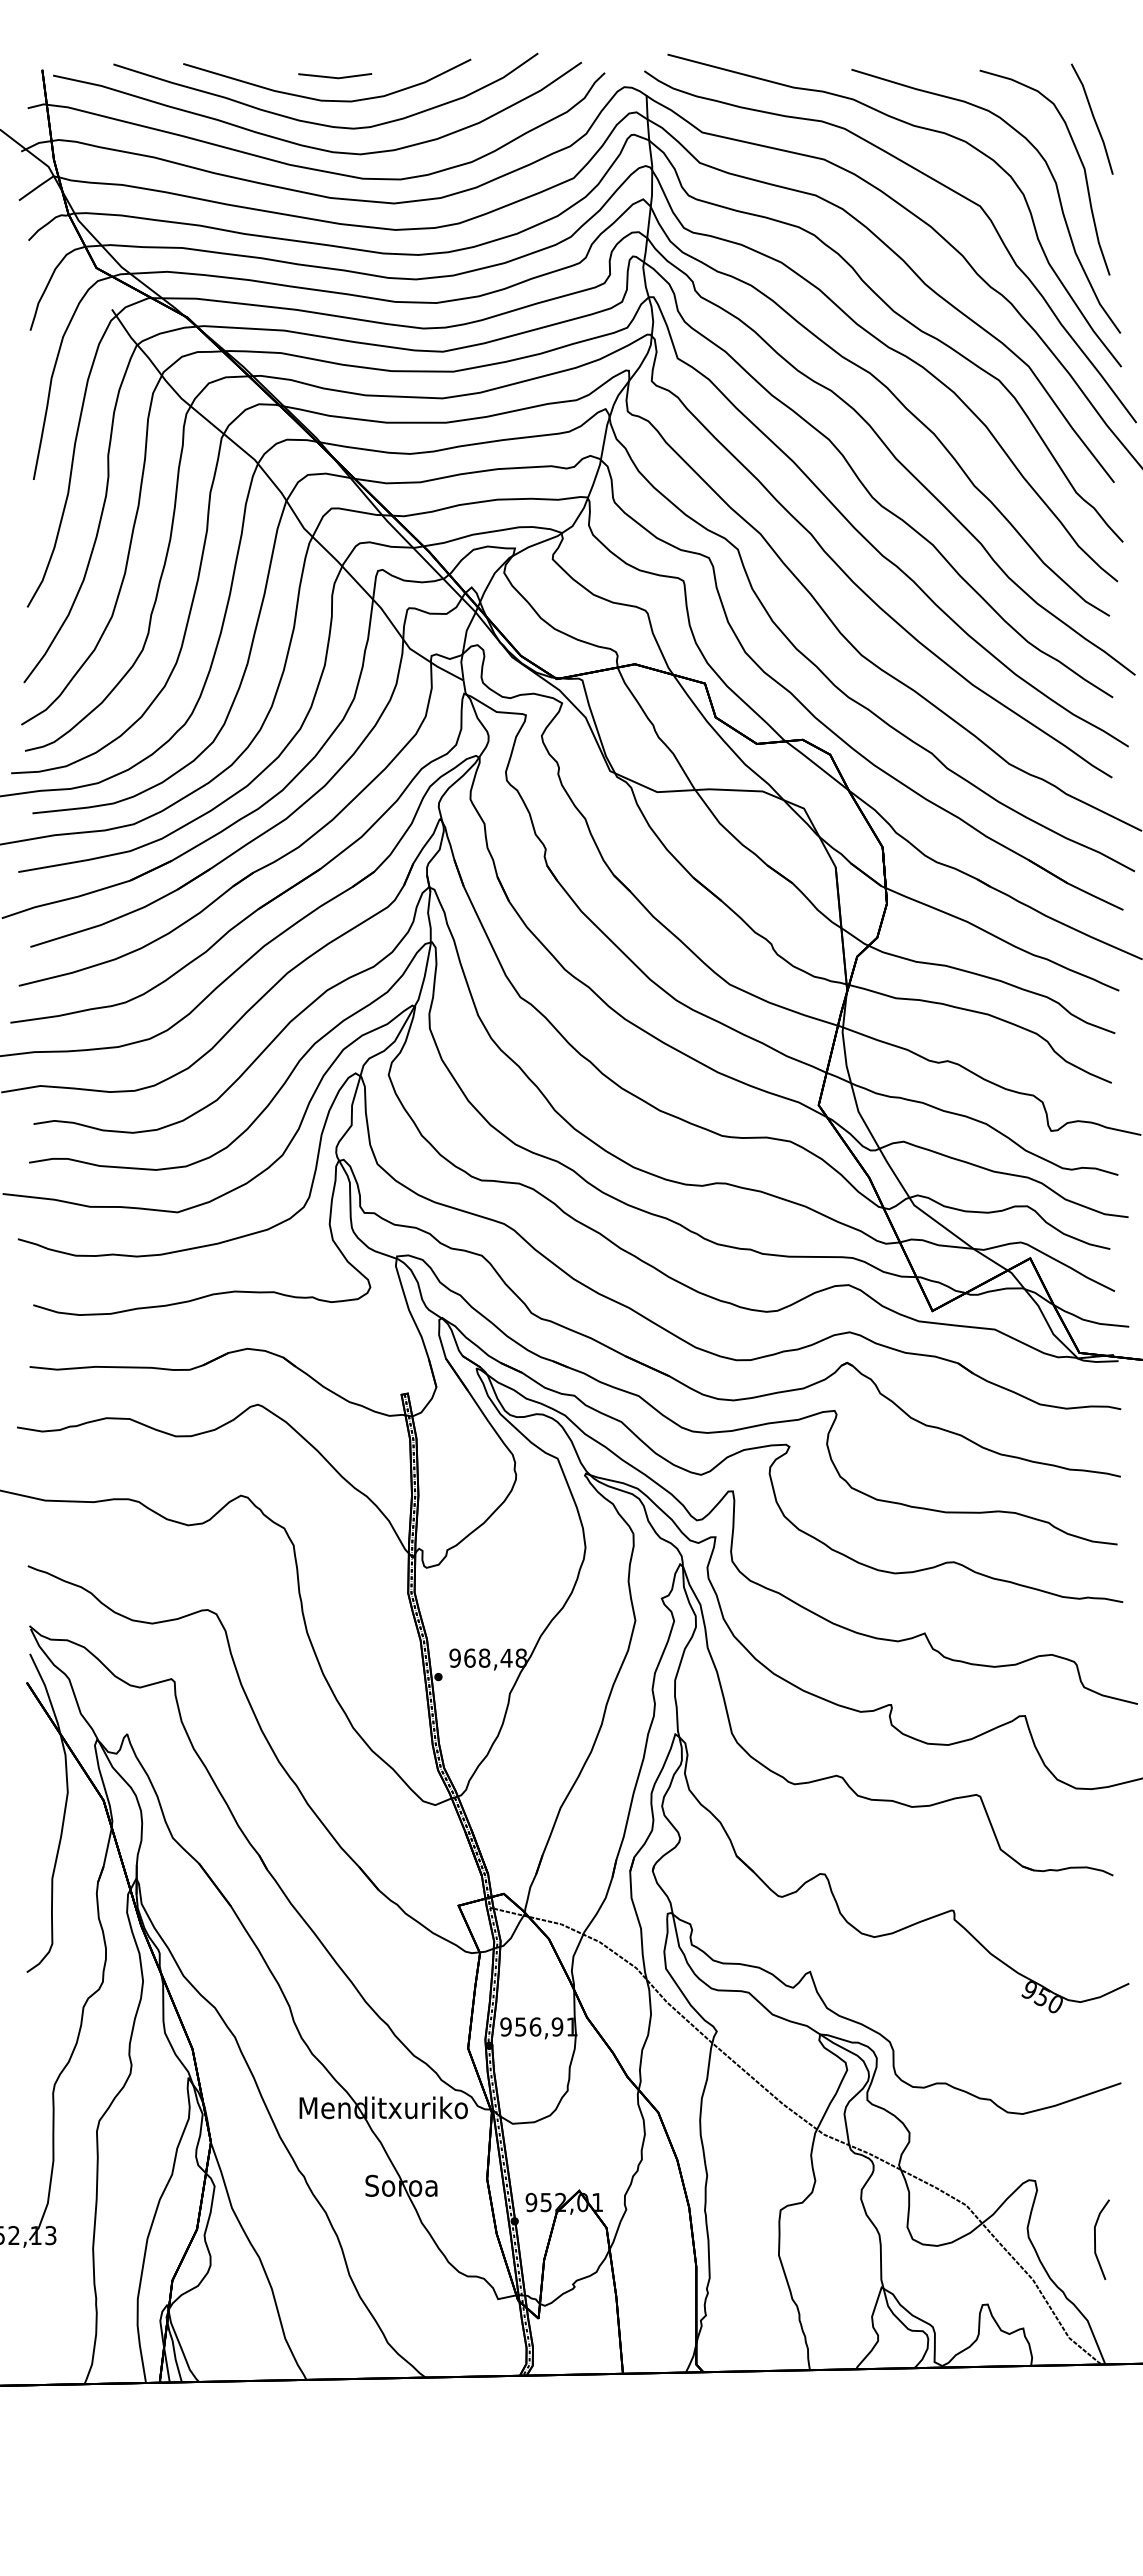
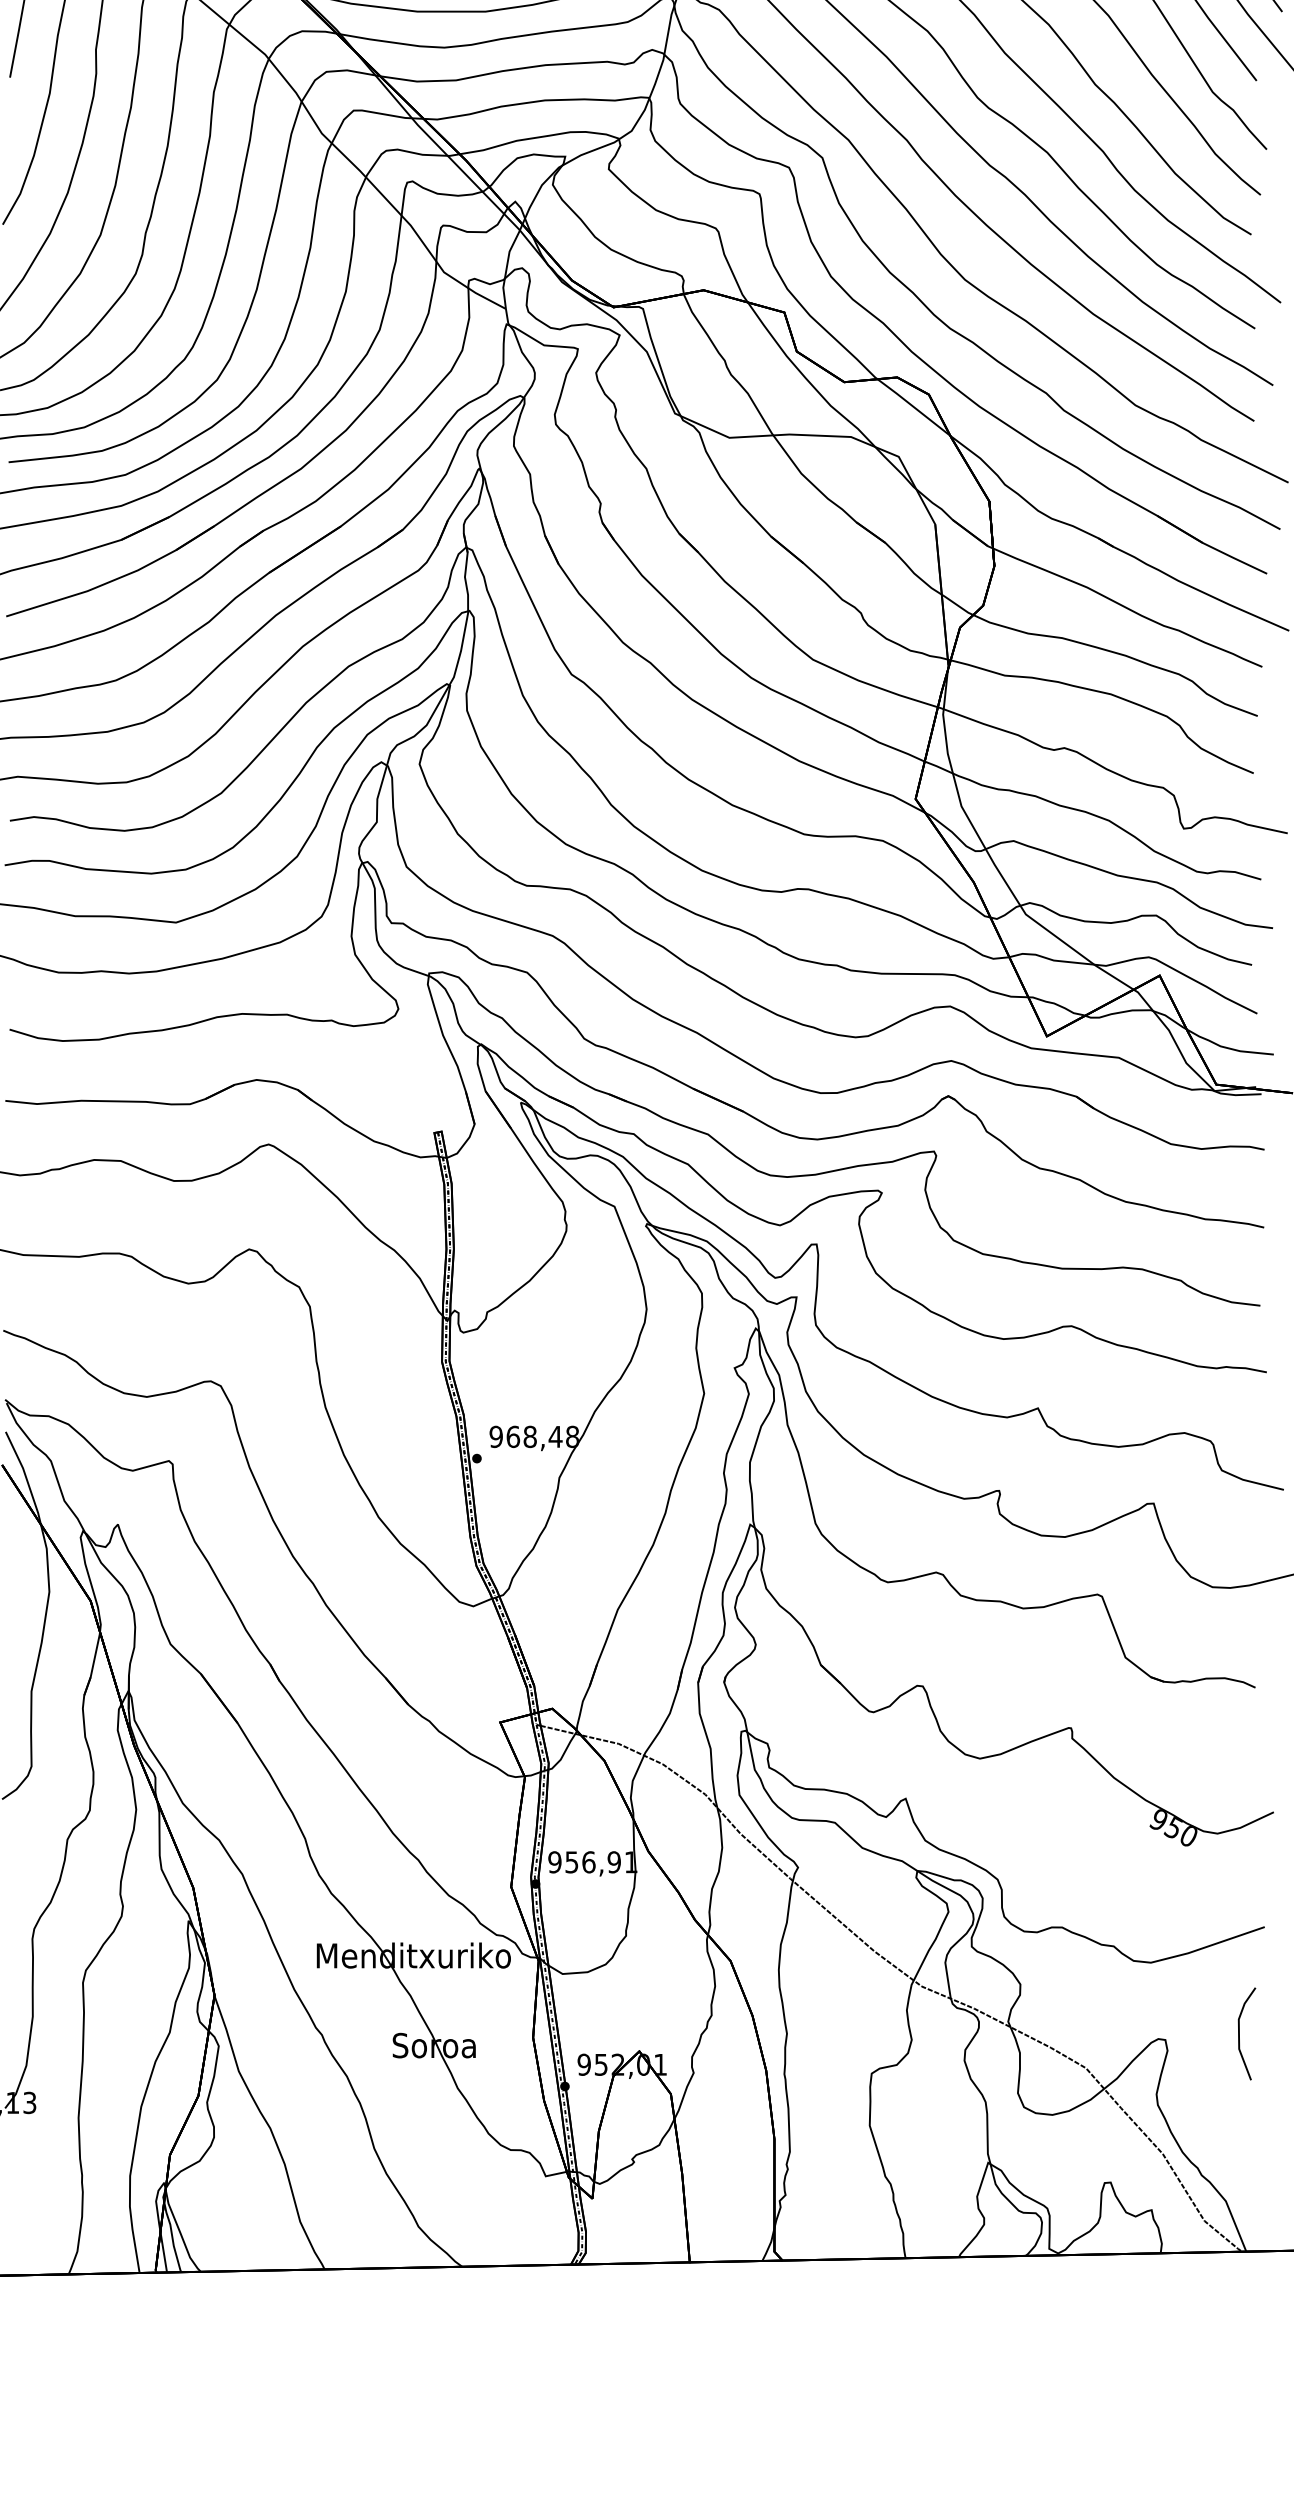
line: (1095, 2239) -> (1239, 2033), moved

